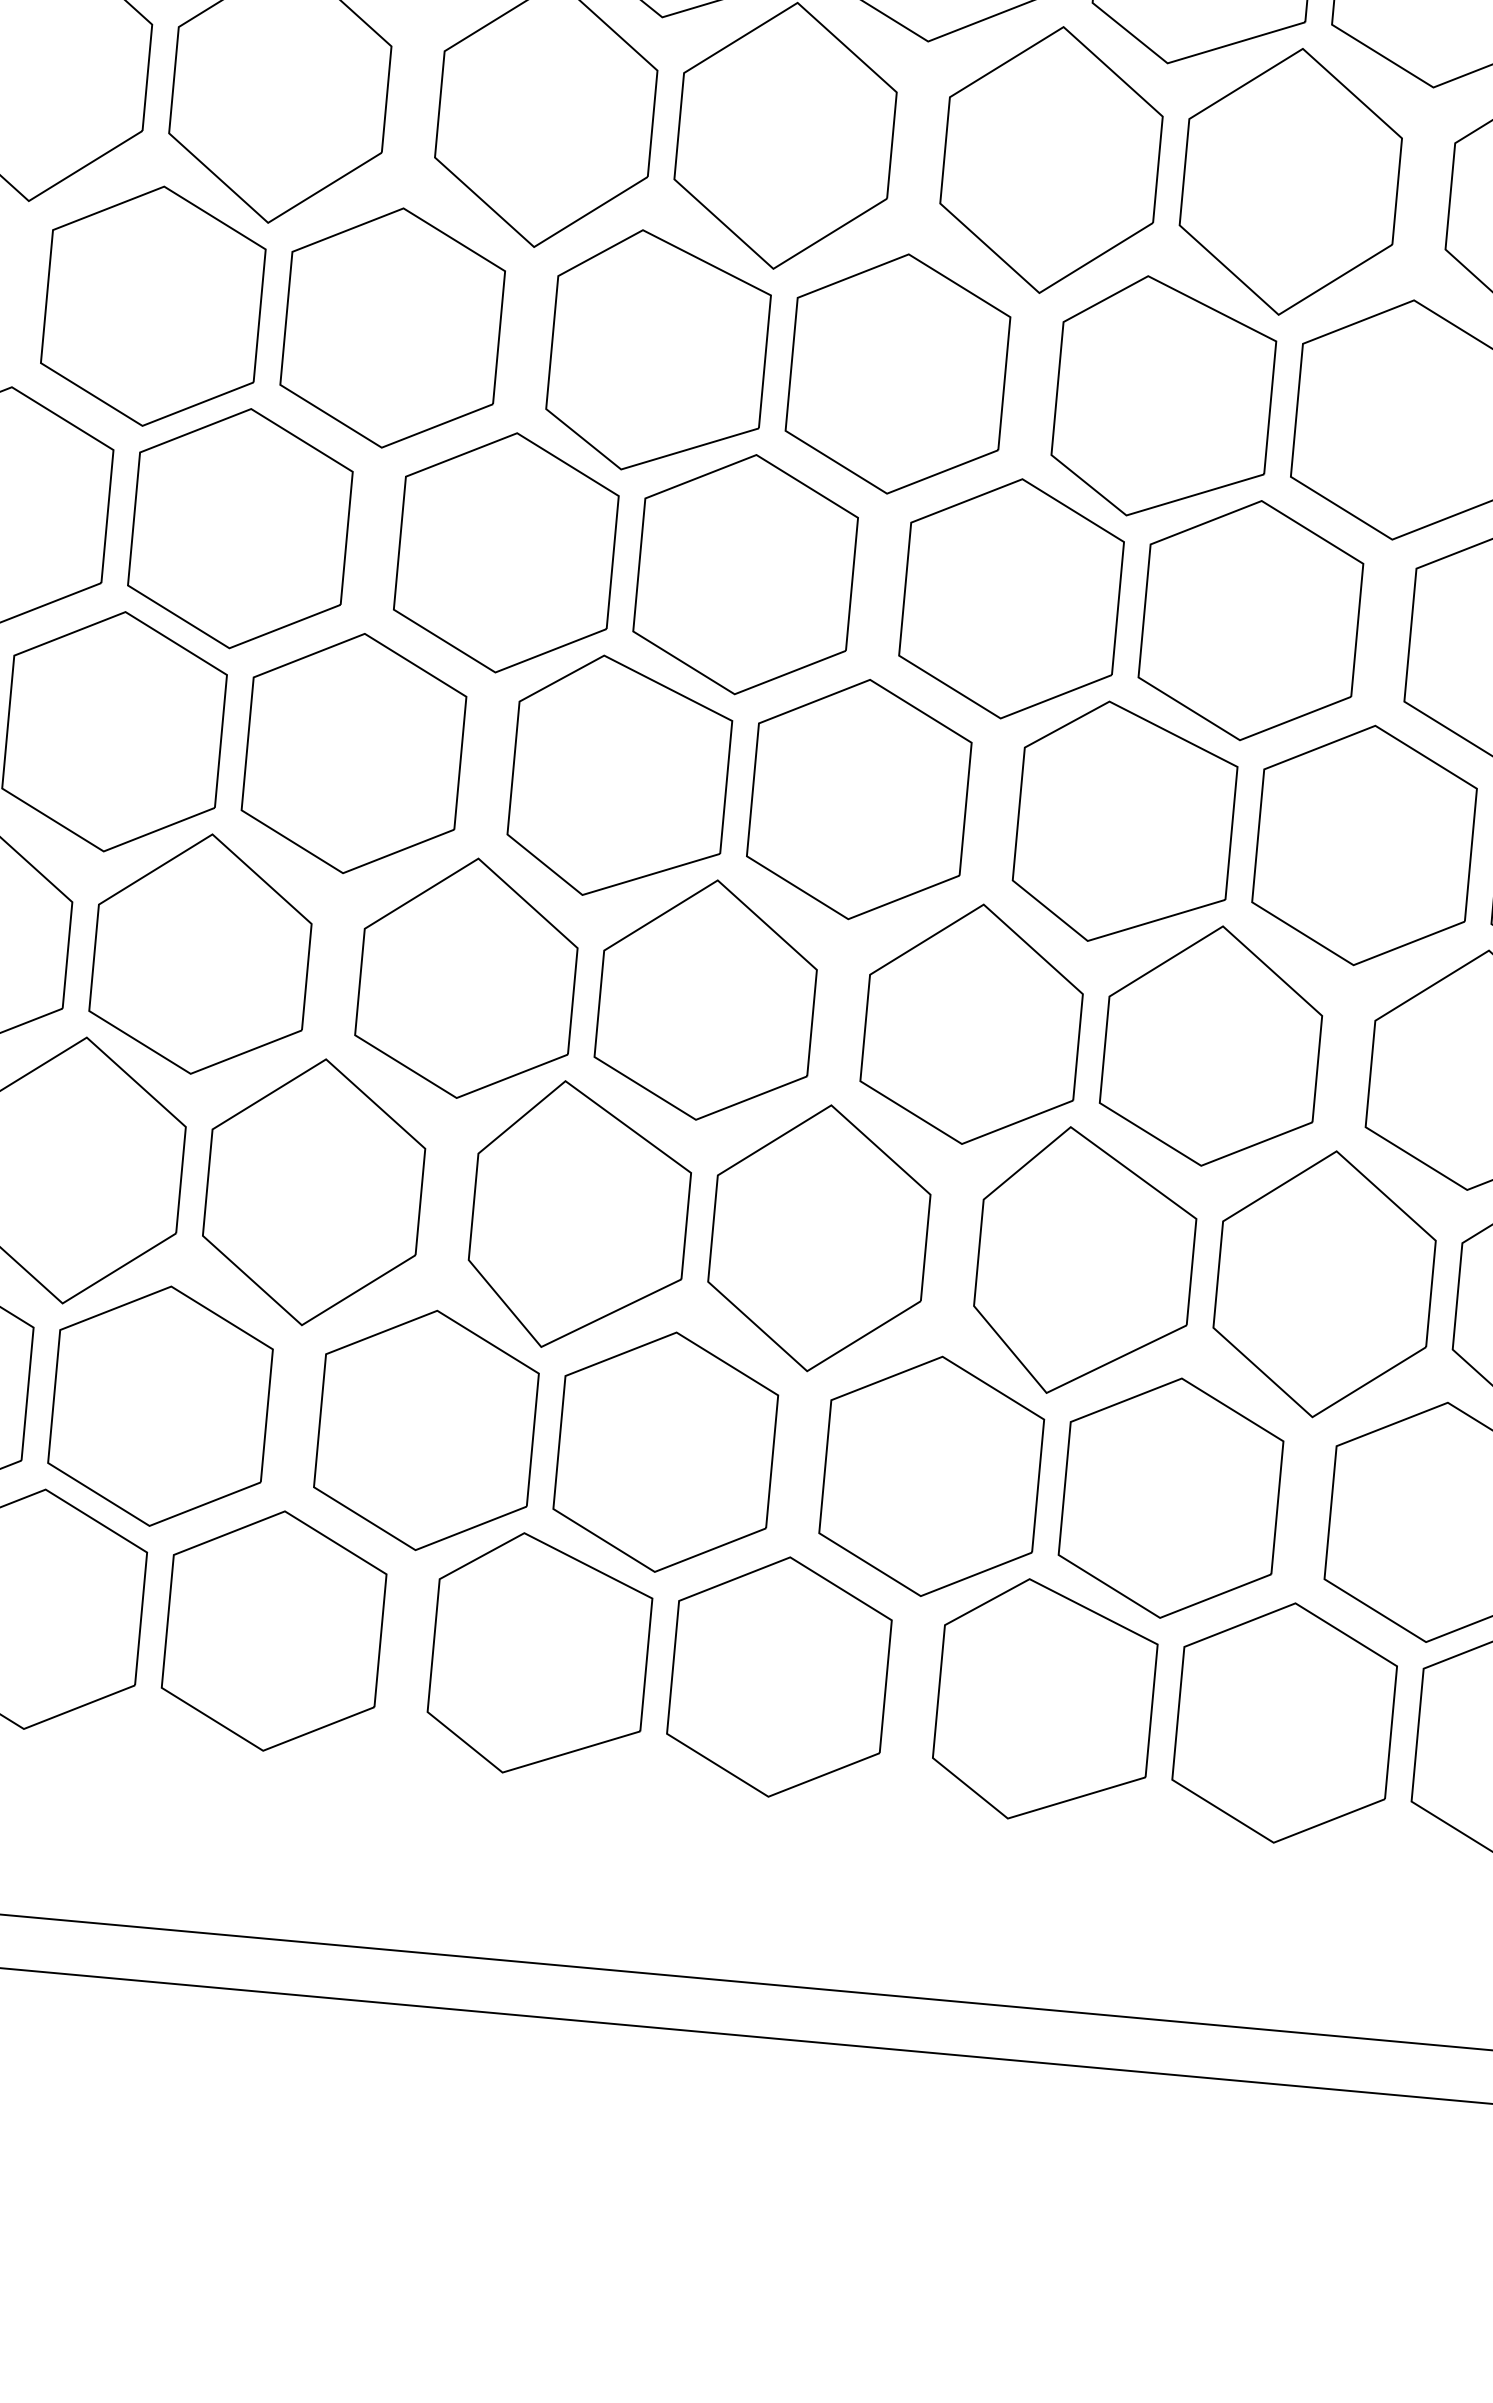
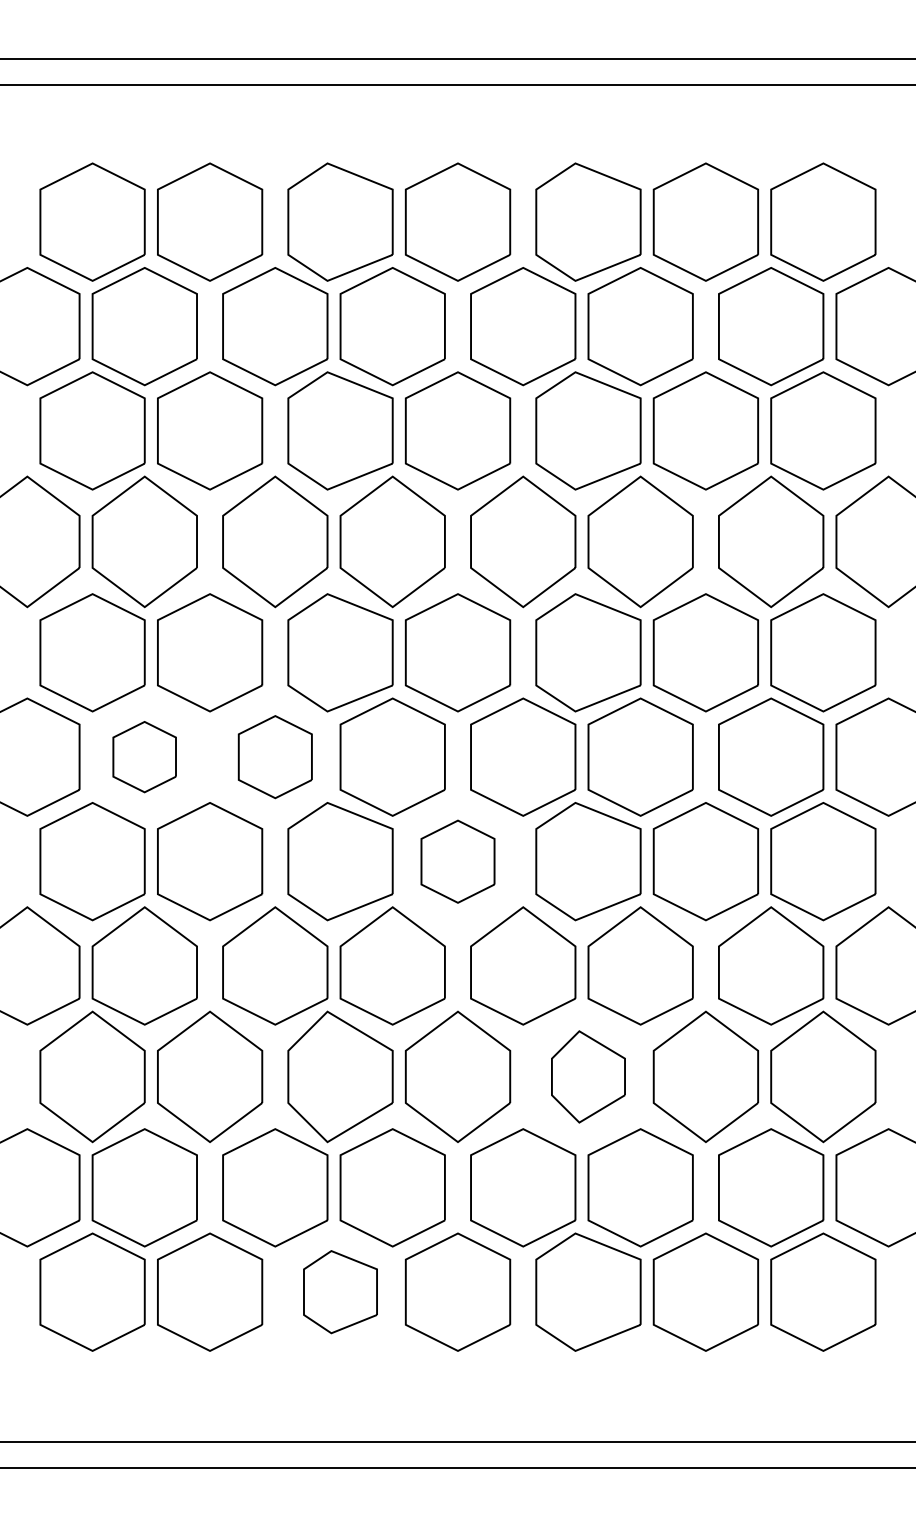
part: (239, 527) -> (144, 756), size x0.6
part: (506, 551) -> (275, 756), size x0.7
part: (858, 799) -> (457, 861), size x0.7
part: (1085, 1261) -> (588, 1076), size x0.7
part: (540, 1653) -> (340, 1291), size x0.7

